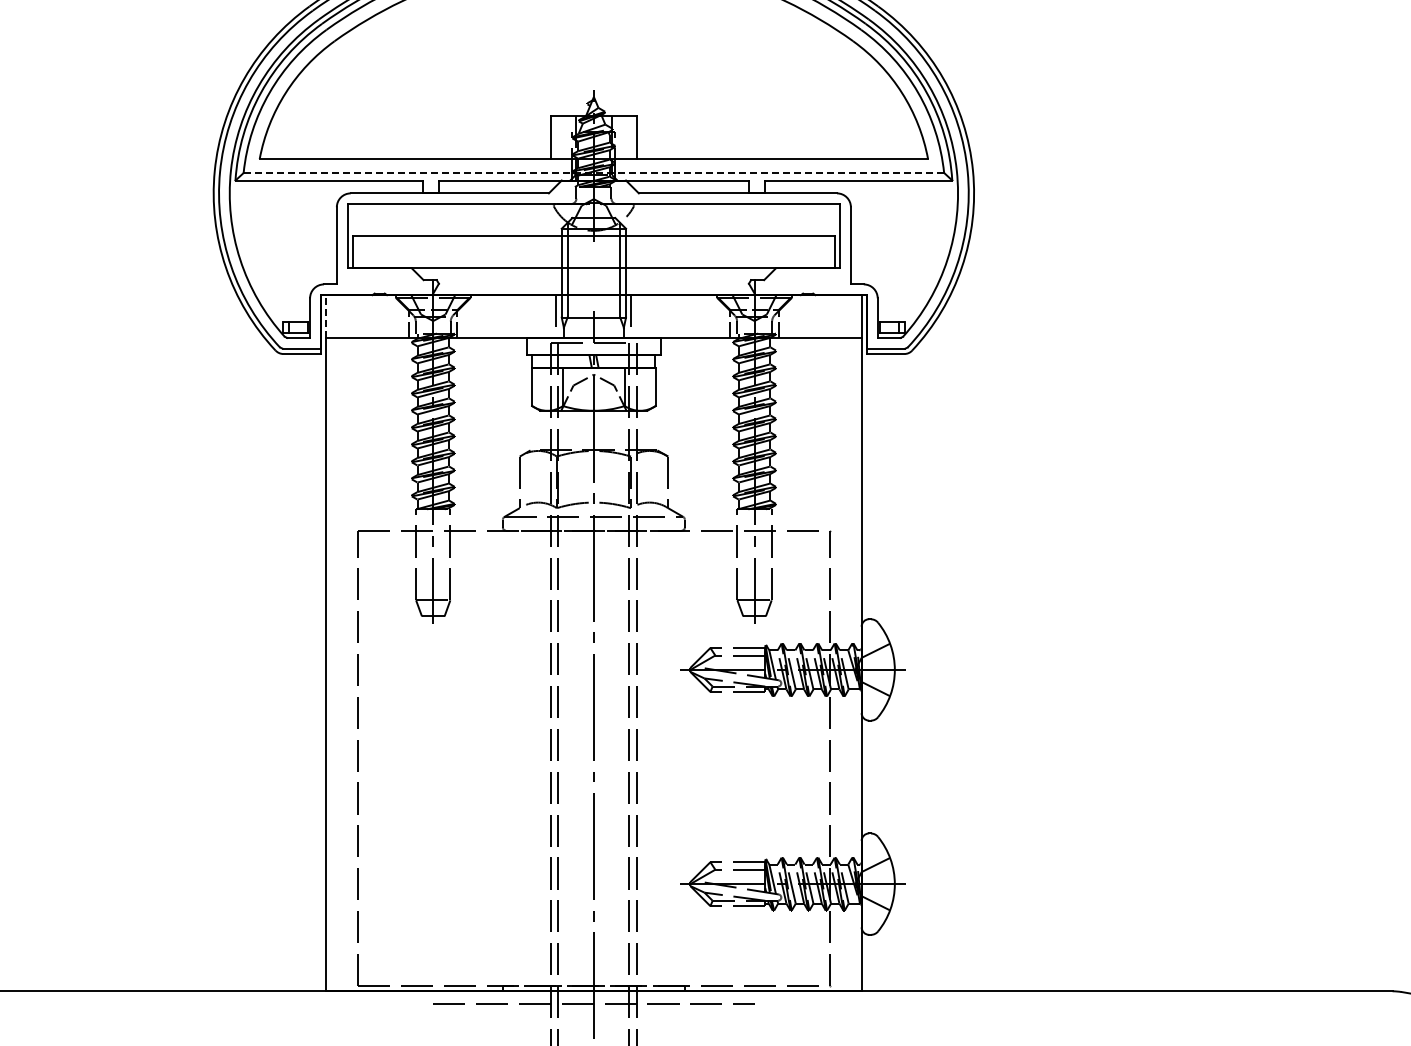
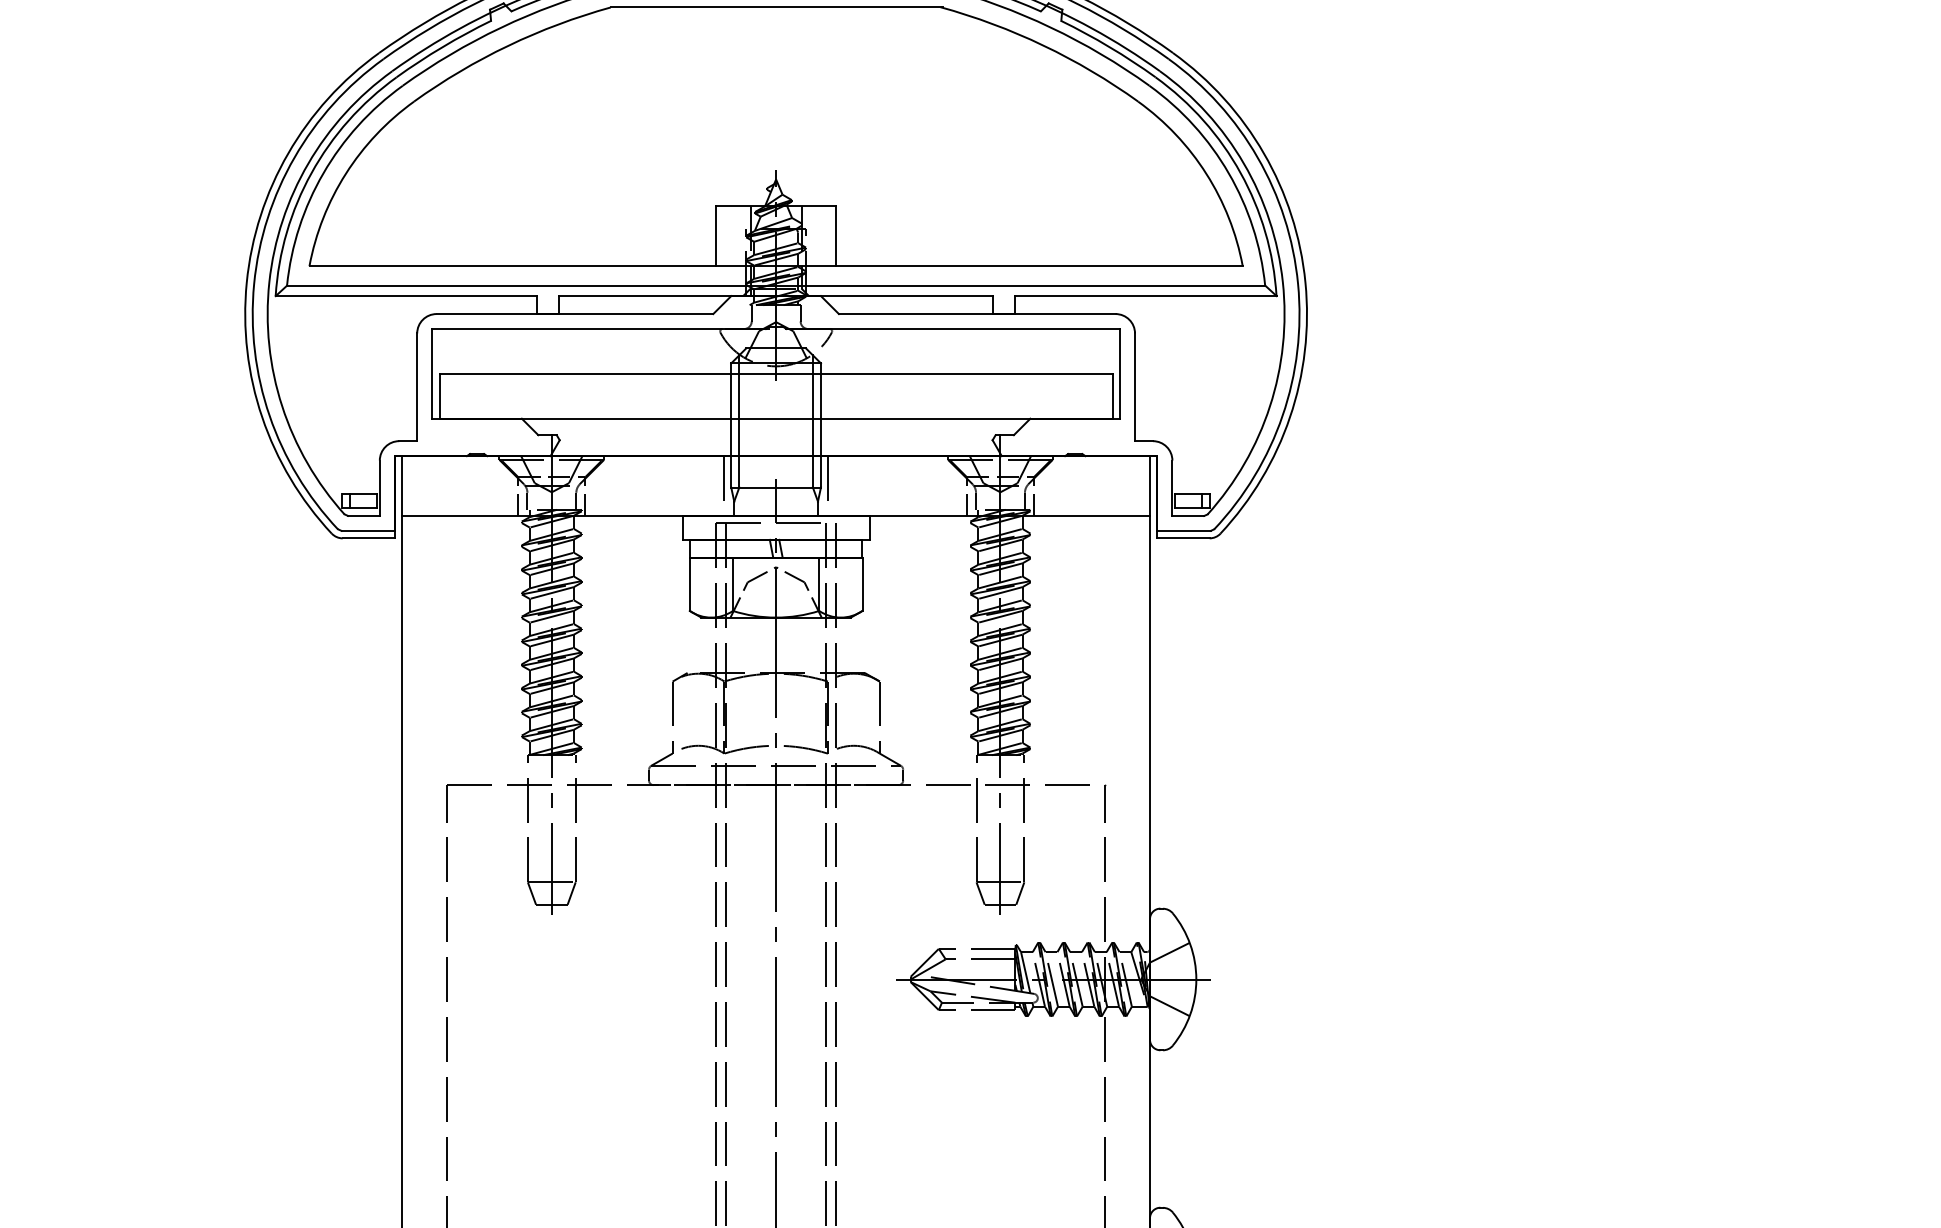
line: (594, 173) -> (776, 286), dashed -> solid
line: (326, 316) -> (402, 485), dashed -> solid

